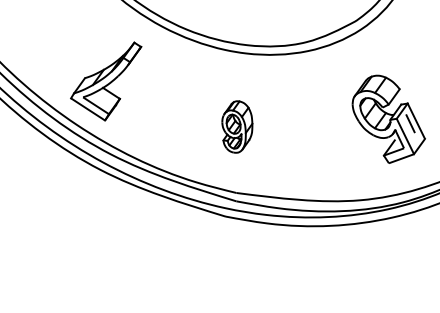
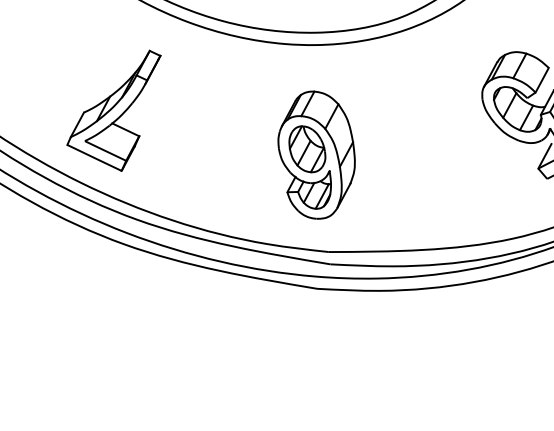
part: (237, 126) -> (317, 154), size x1.67

